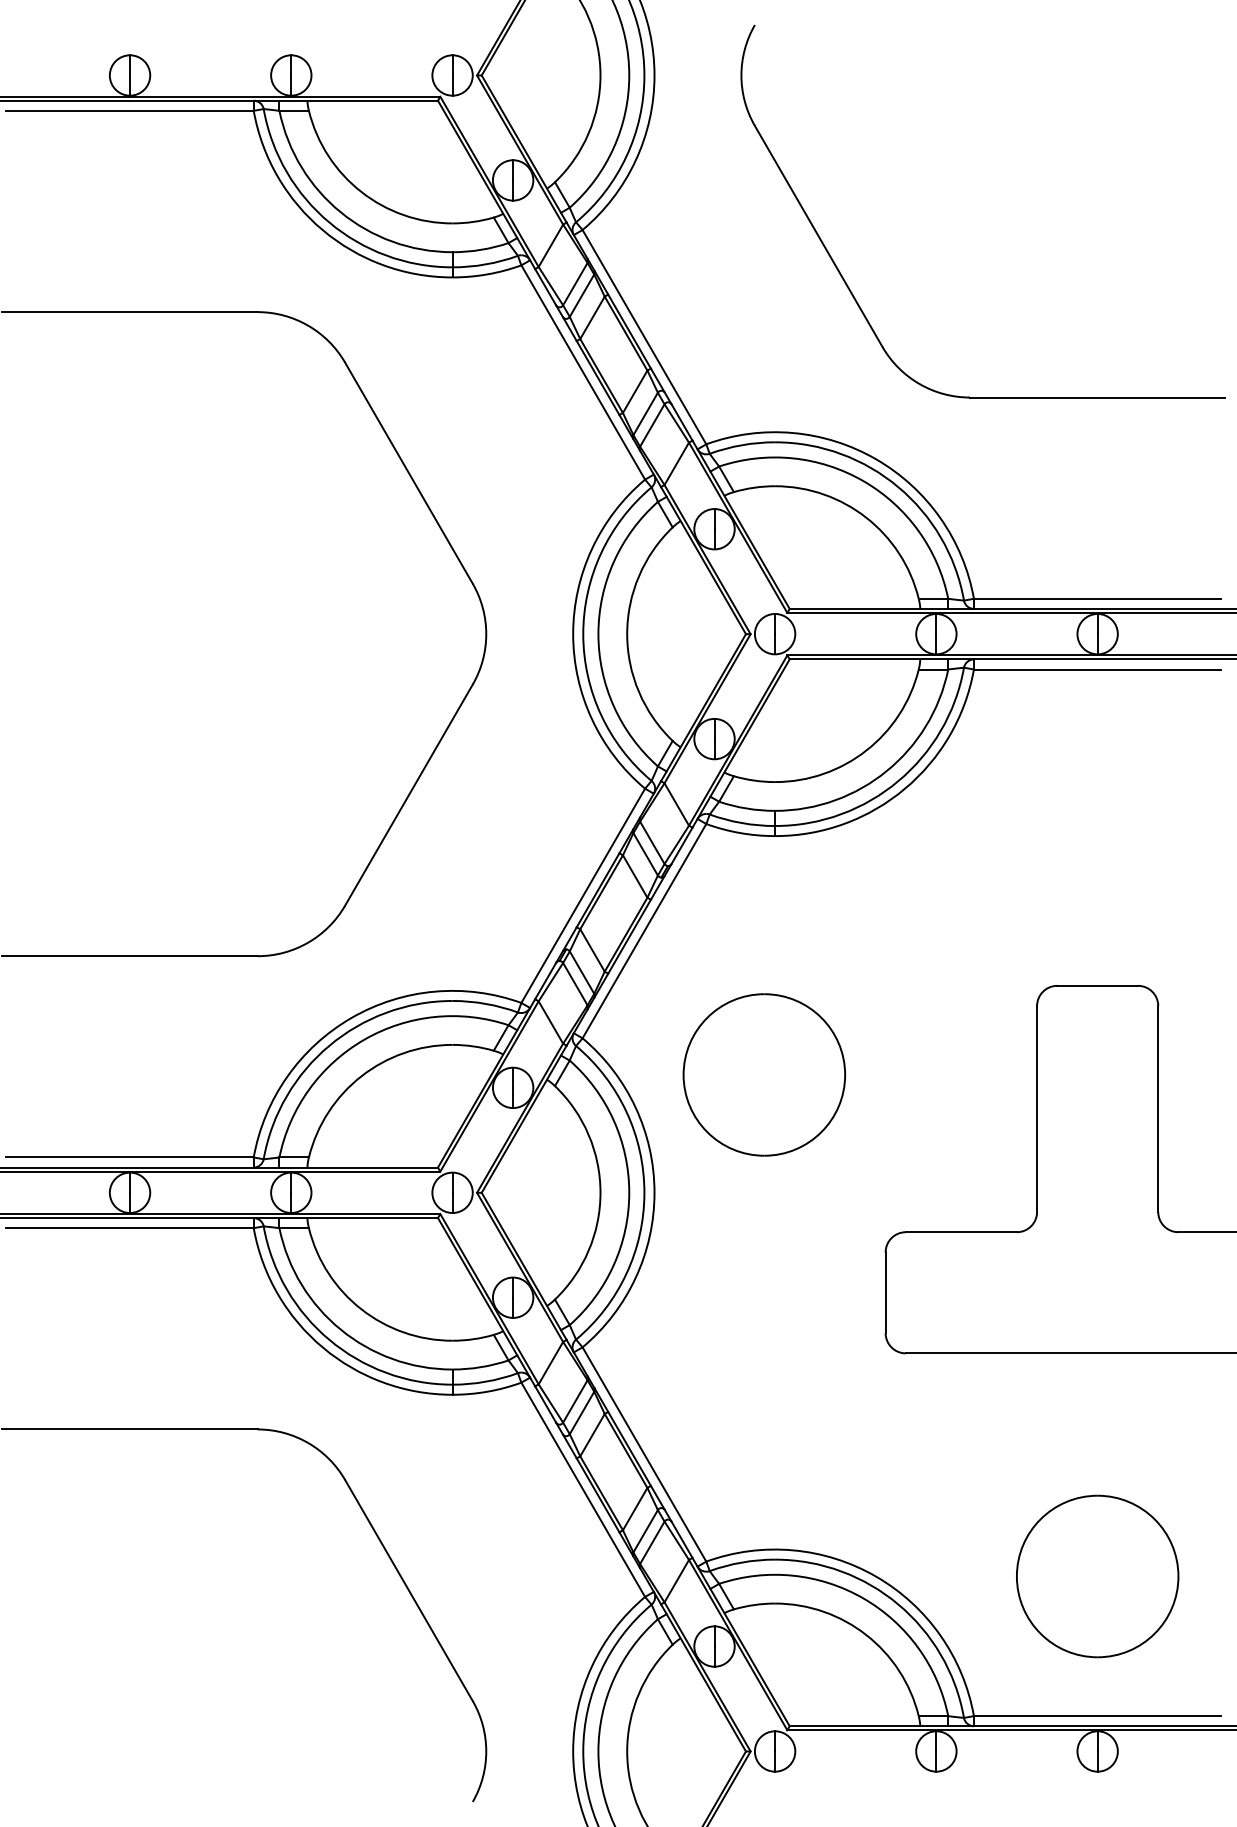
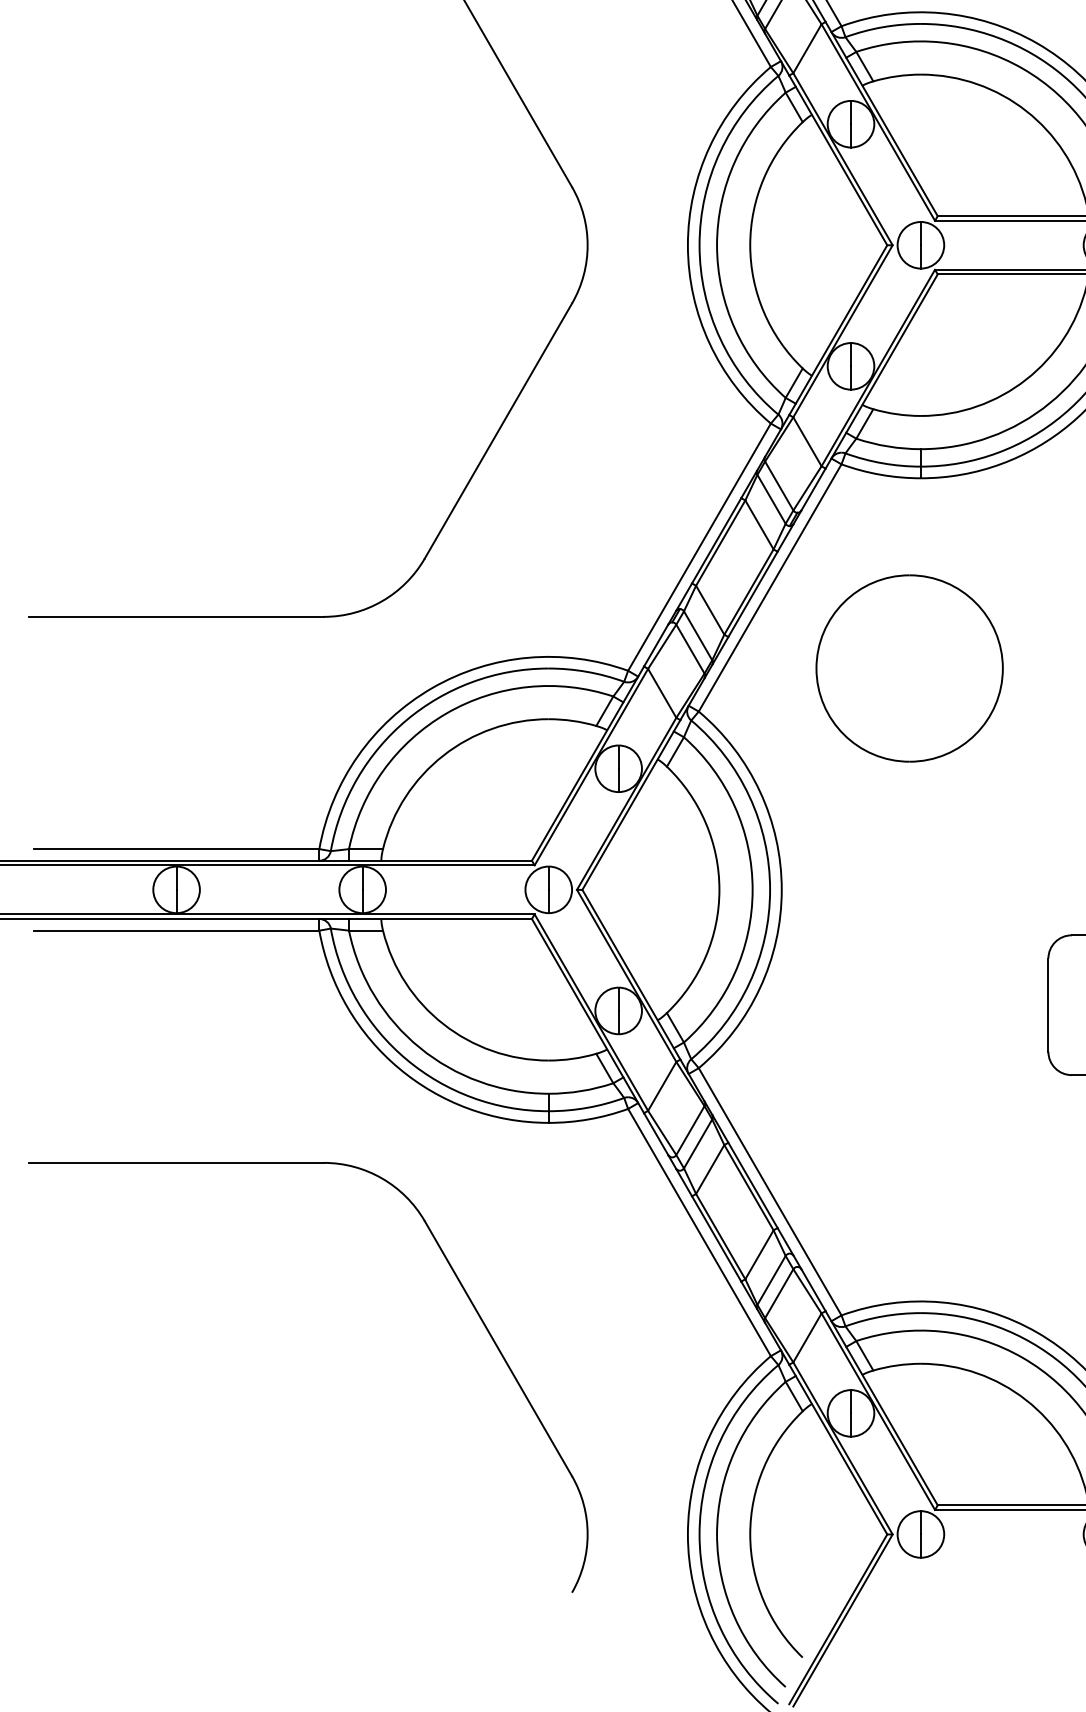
part: (763, 1074) -> (908, 667), moved

